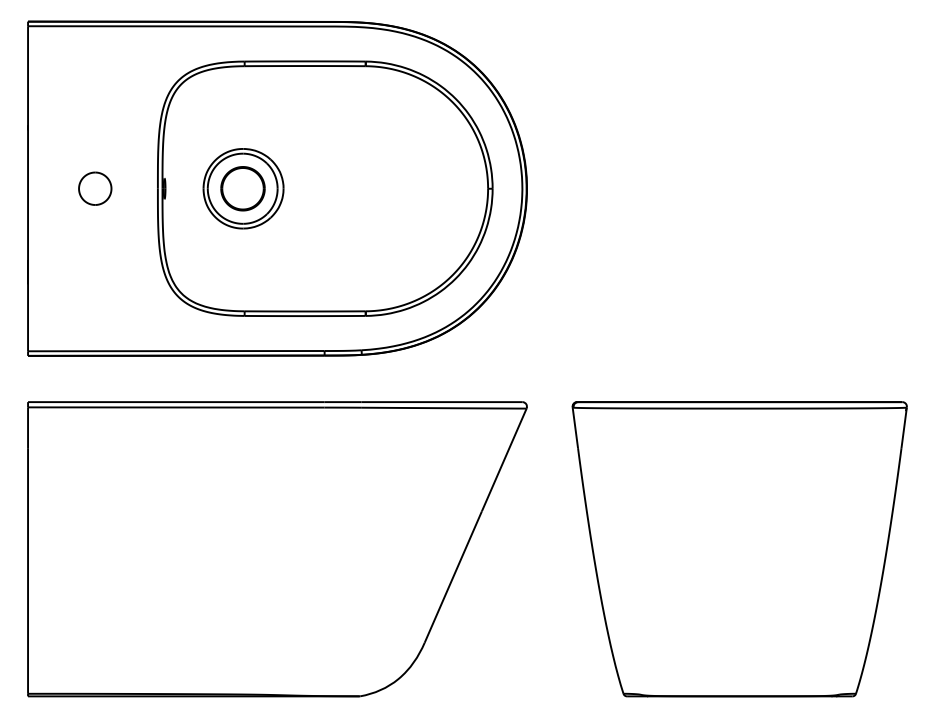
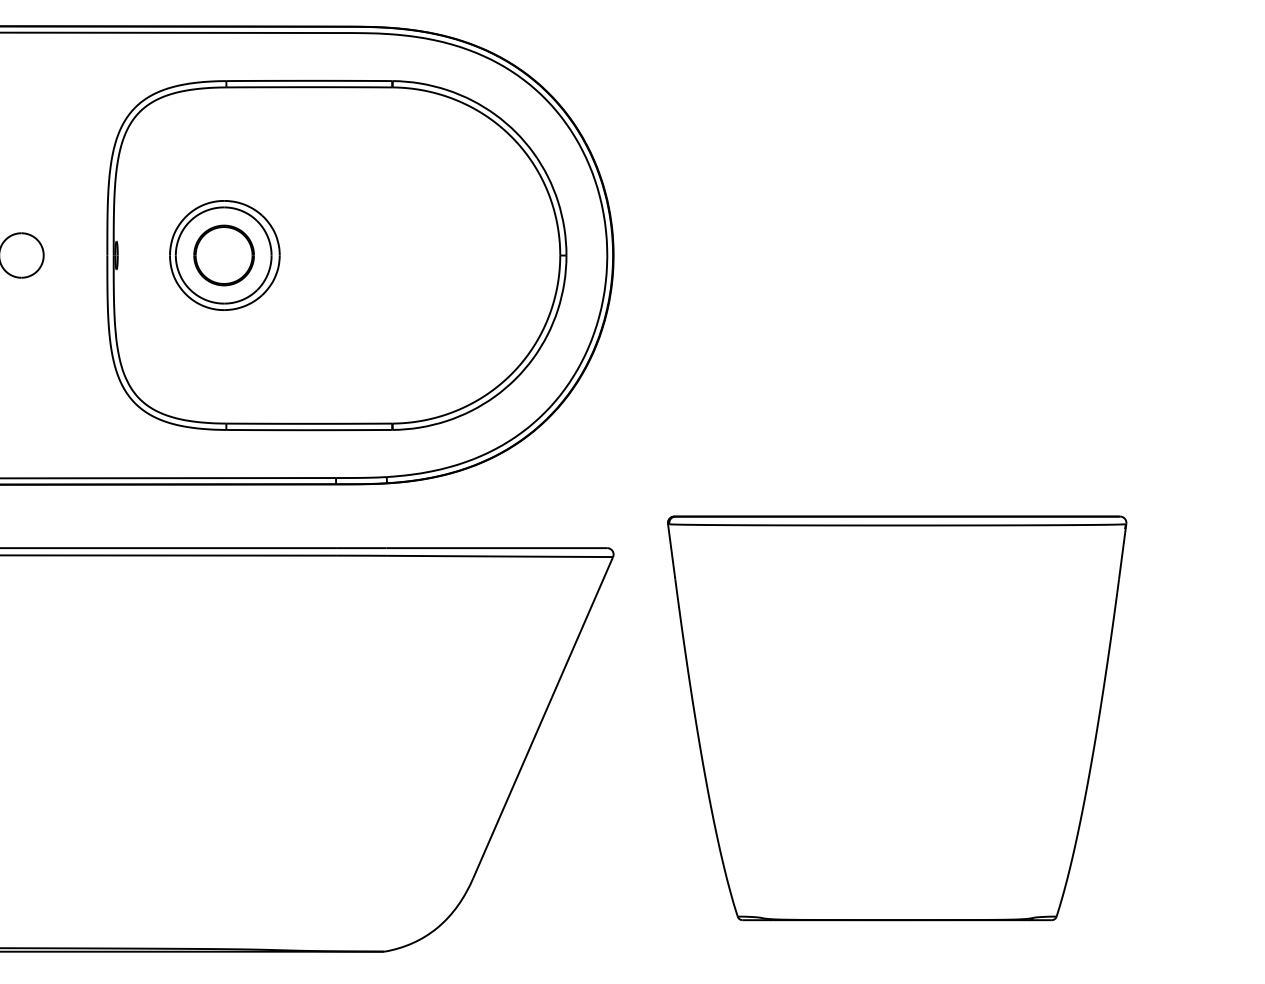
part: (739, 549) -> (896, 718), moved

